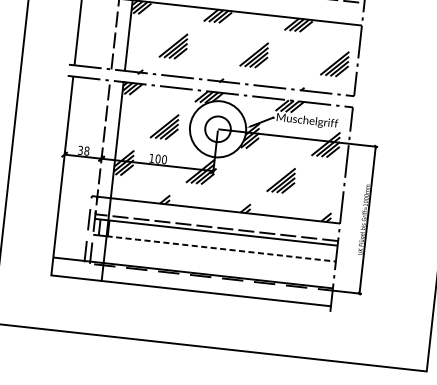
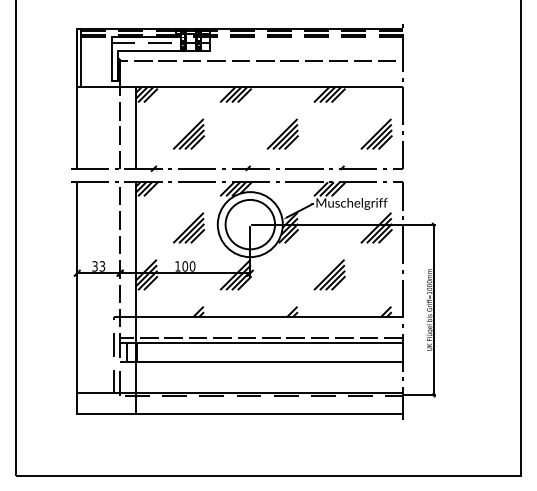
circle: (218, 129) -> (250, 224), size x1.67
text: (87, 151) -> (102, 266), 38 -> 33
line: (221, 248) -> (269, 361), dashed -> solid

